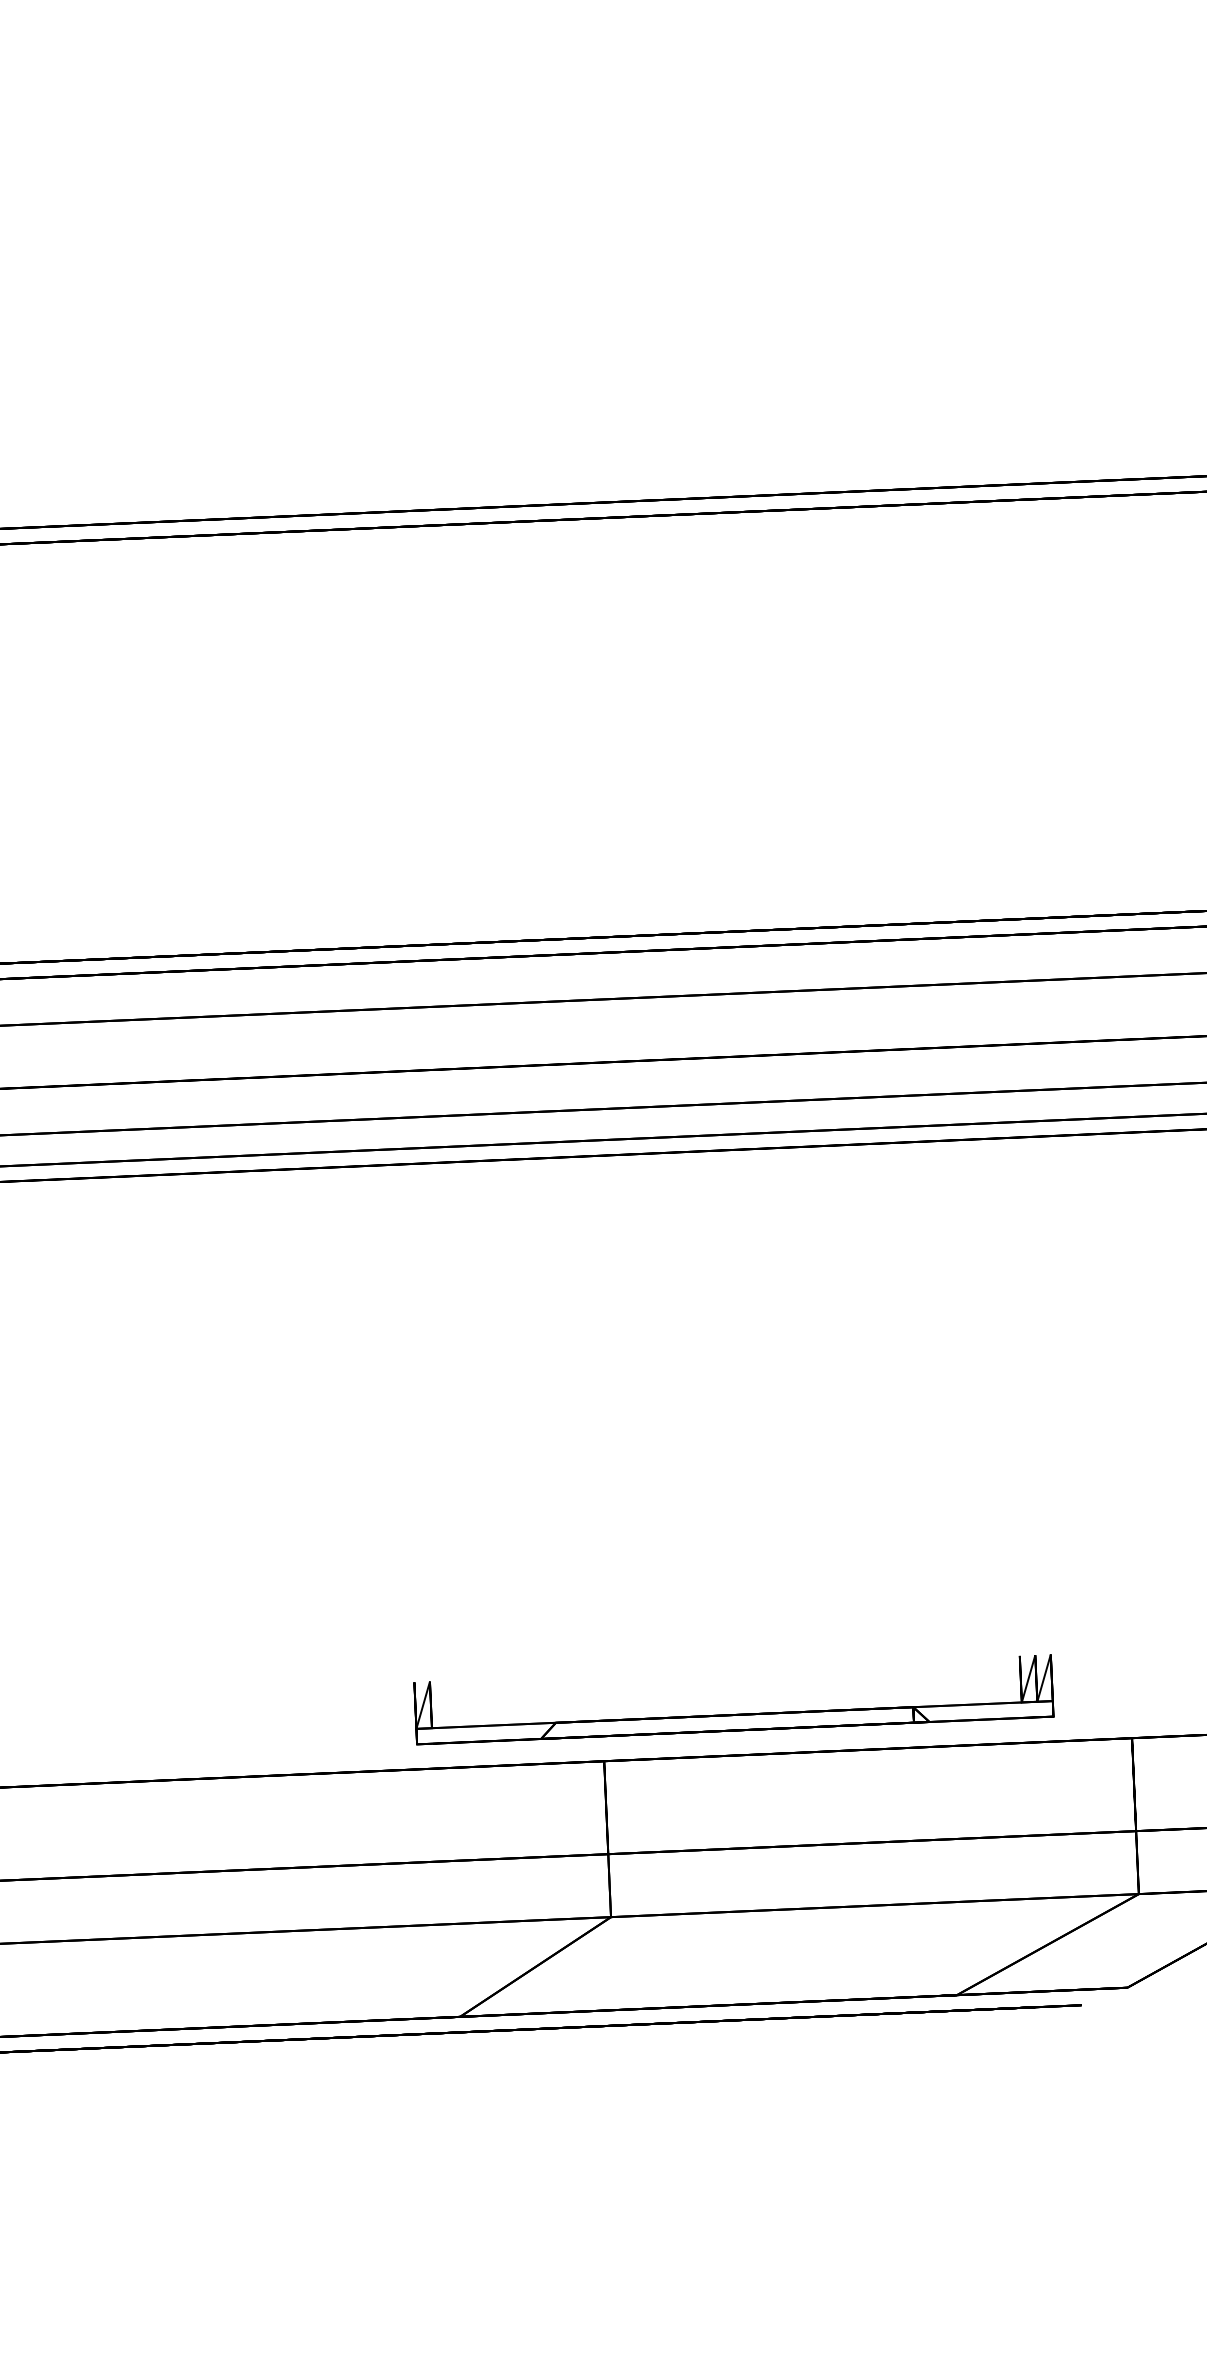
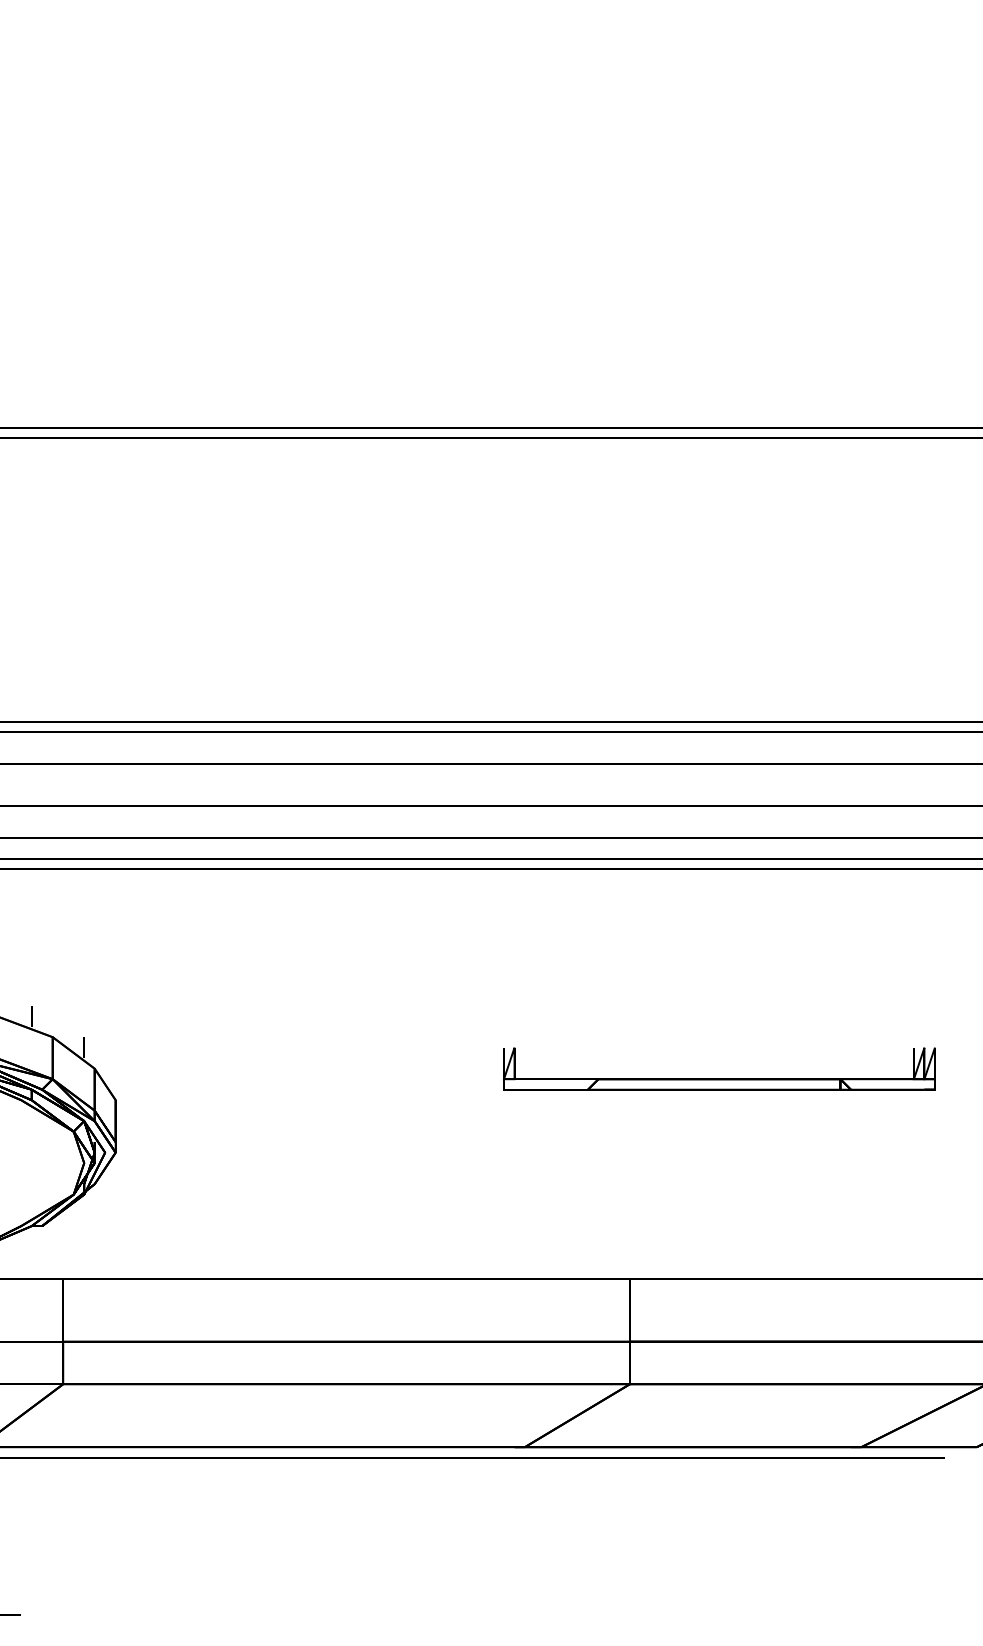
part: (734, 1713) -> (719, 1078), moved

